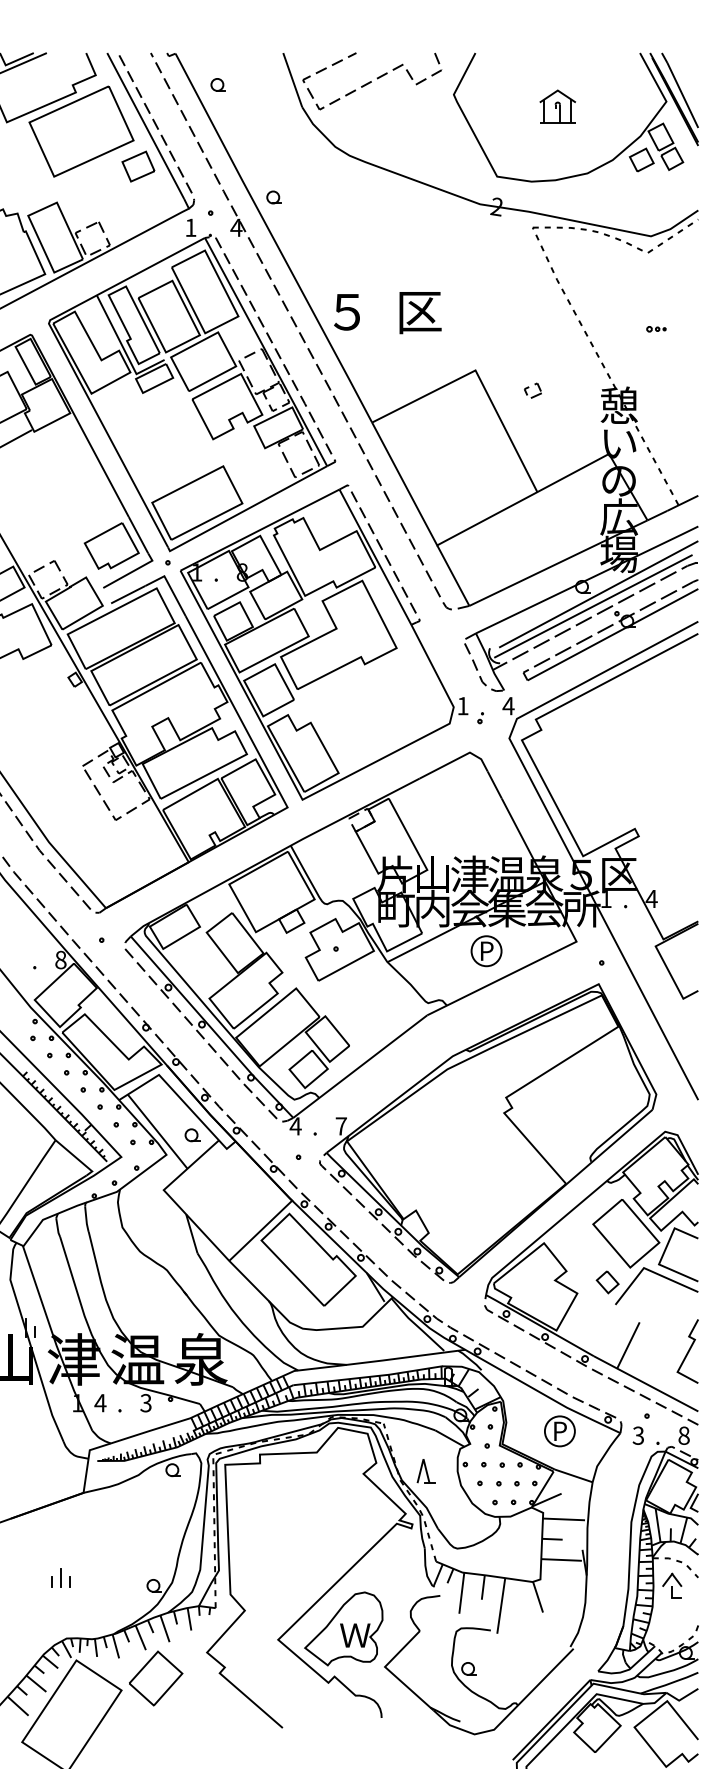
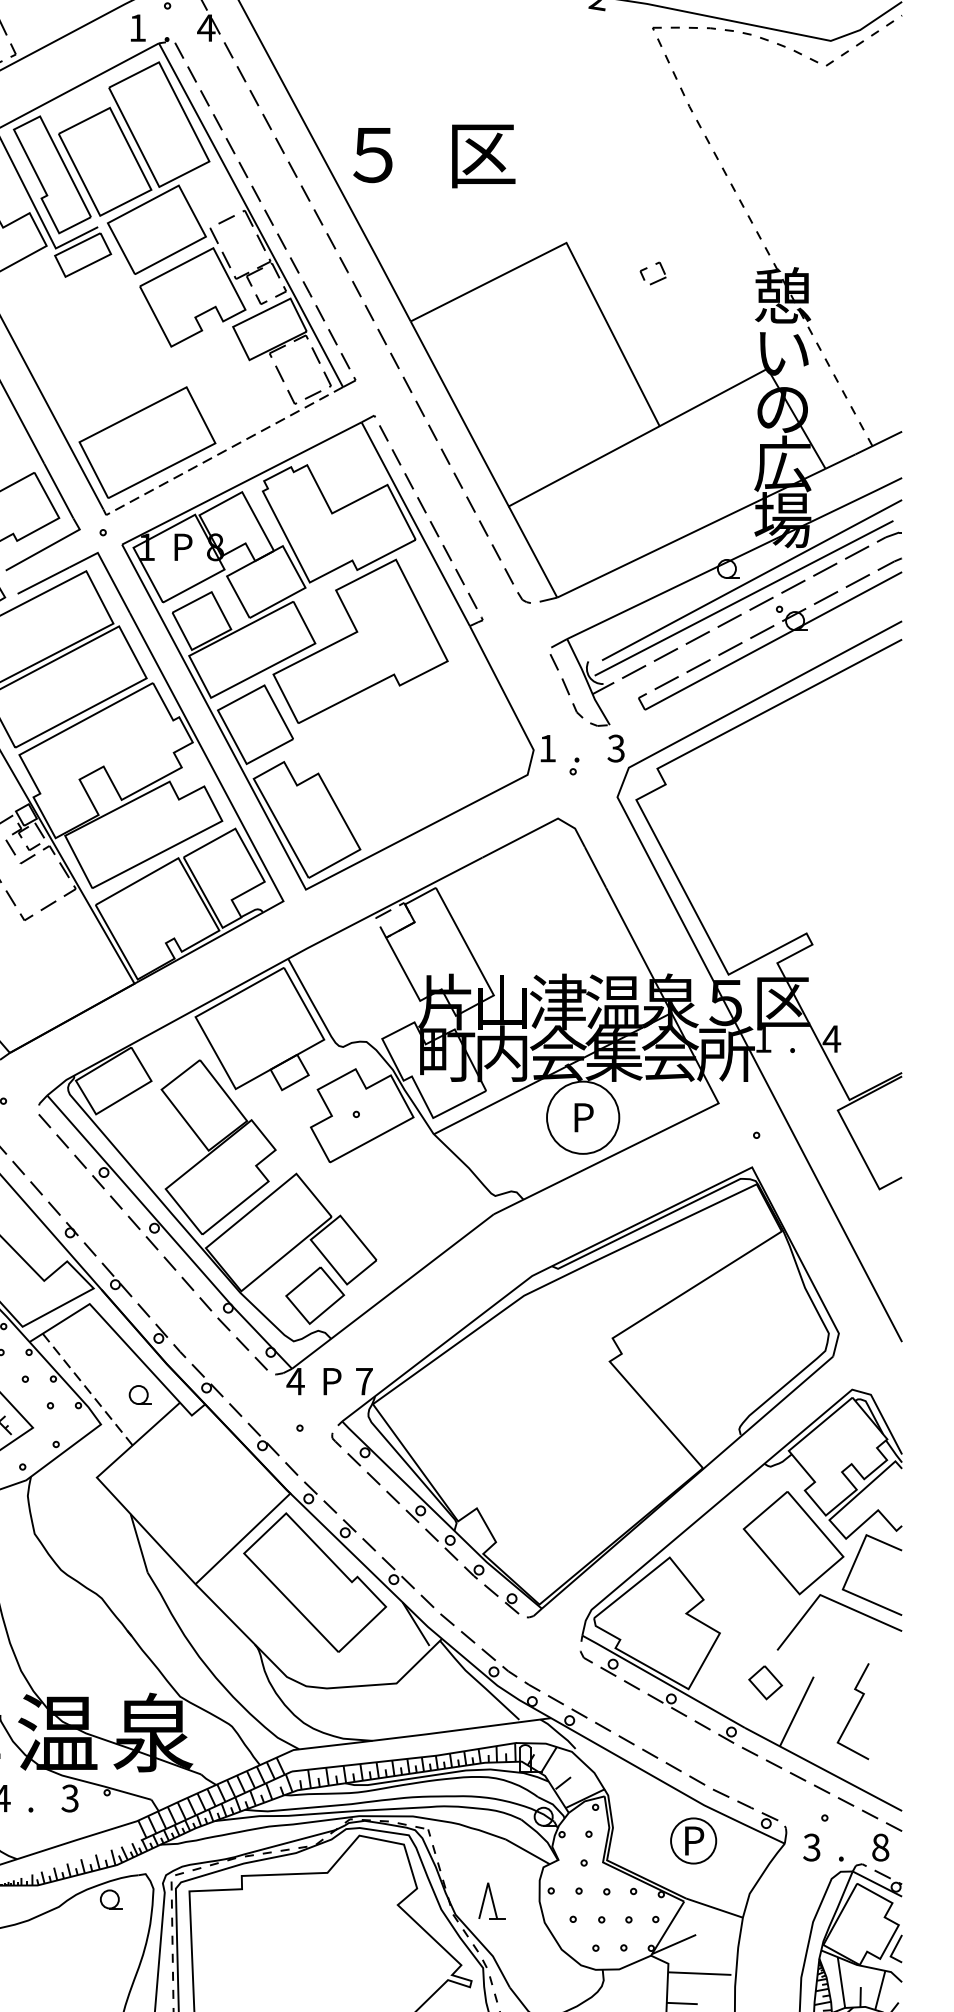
part: (656, 329) -> (839, 181), removed
line: (246, 509) -> (221, 452), solid -> dashed
text: (220, 572) -> (182, 547), . -> P
text: (508, 705) -> (616, 747), 4 -> 3
circle: (486, 951) -> (583, 1118), size x1.6
text: (319, 1126) -> (331, 1381), . -> P
line: (157, 1131) -> (87, 1389), solid -> dashed
part: (607, 1282) -> (765, 1683), moved
line: (687, 1351) -> (852, 1711), moved

